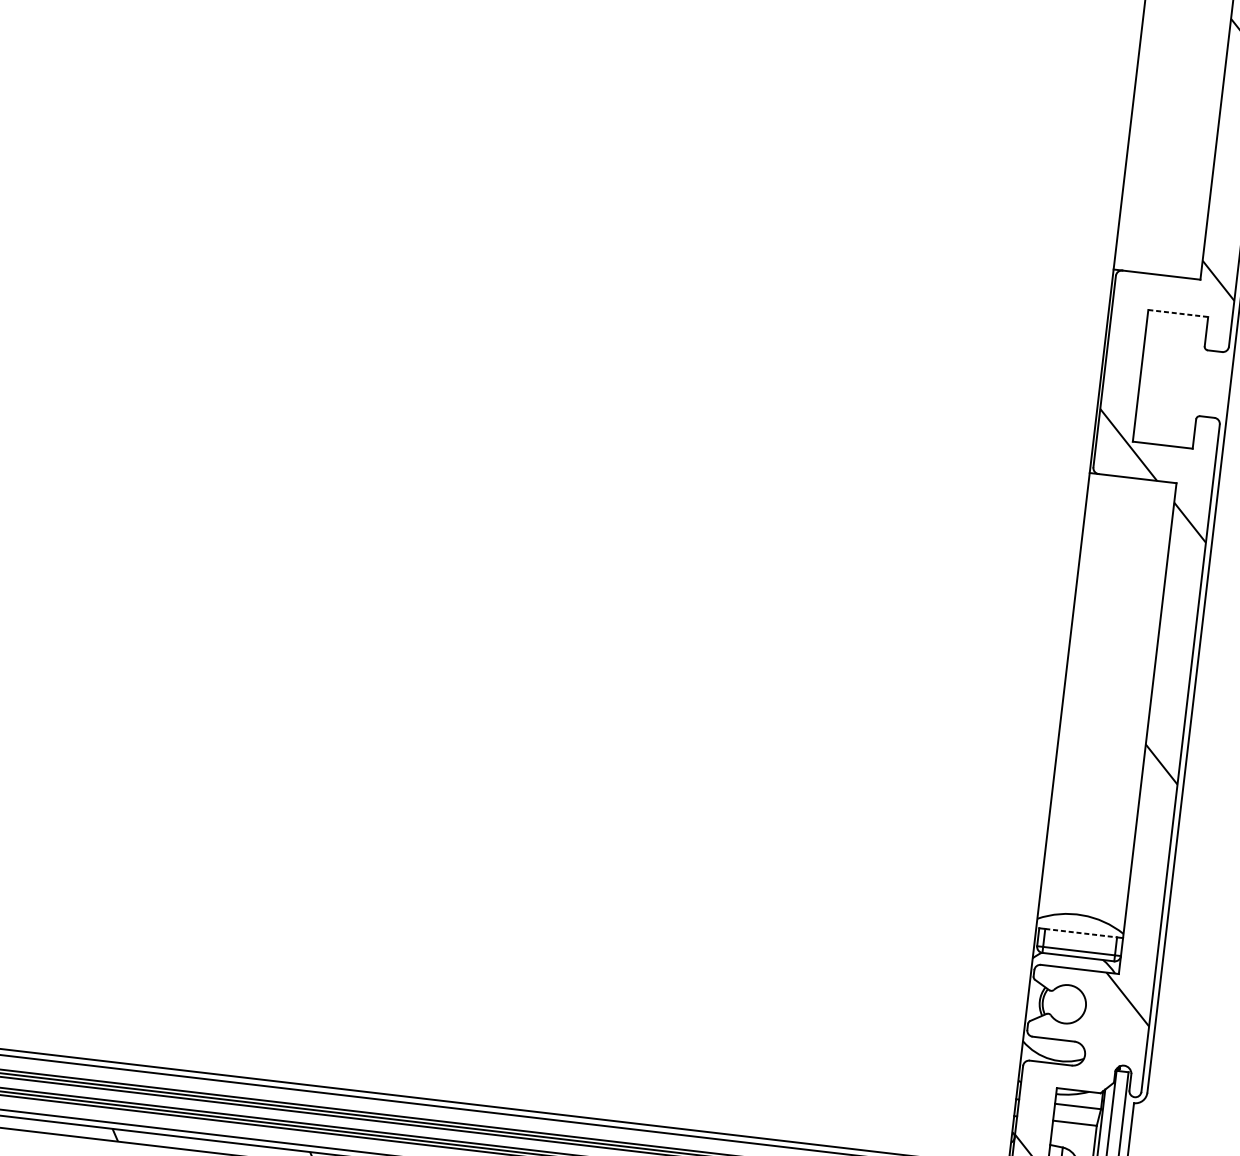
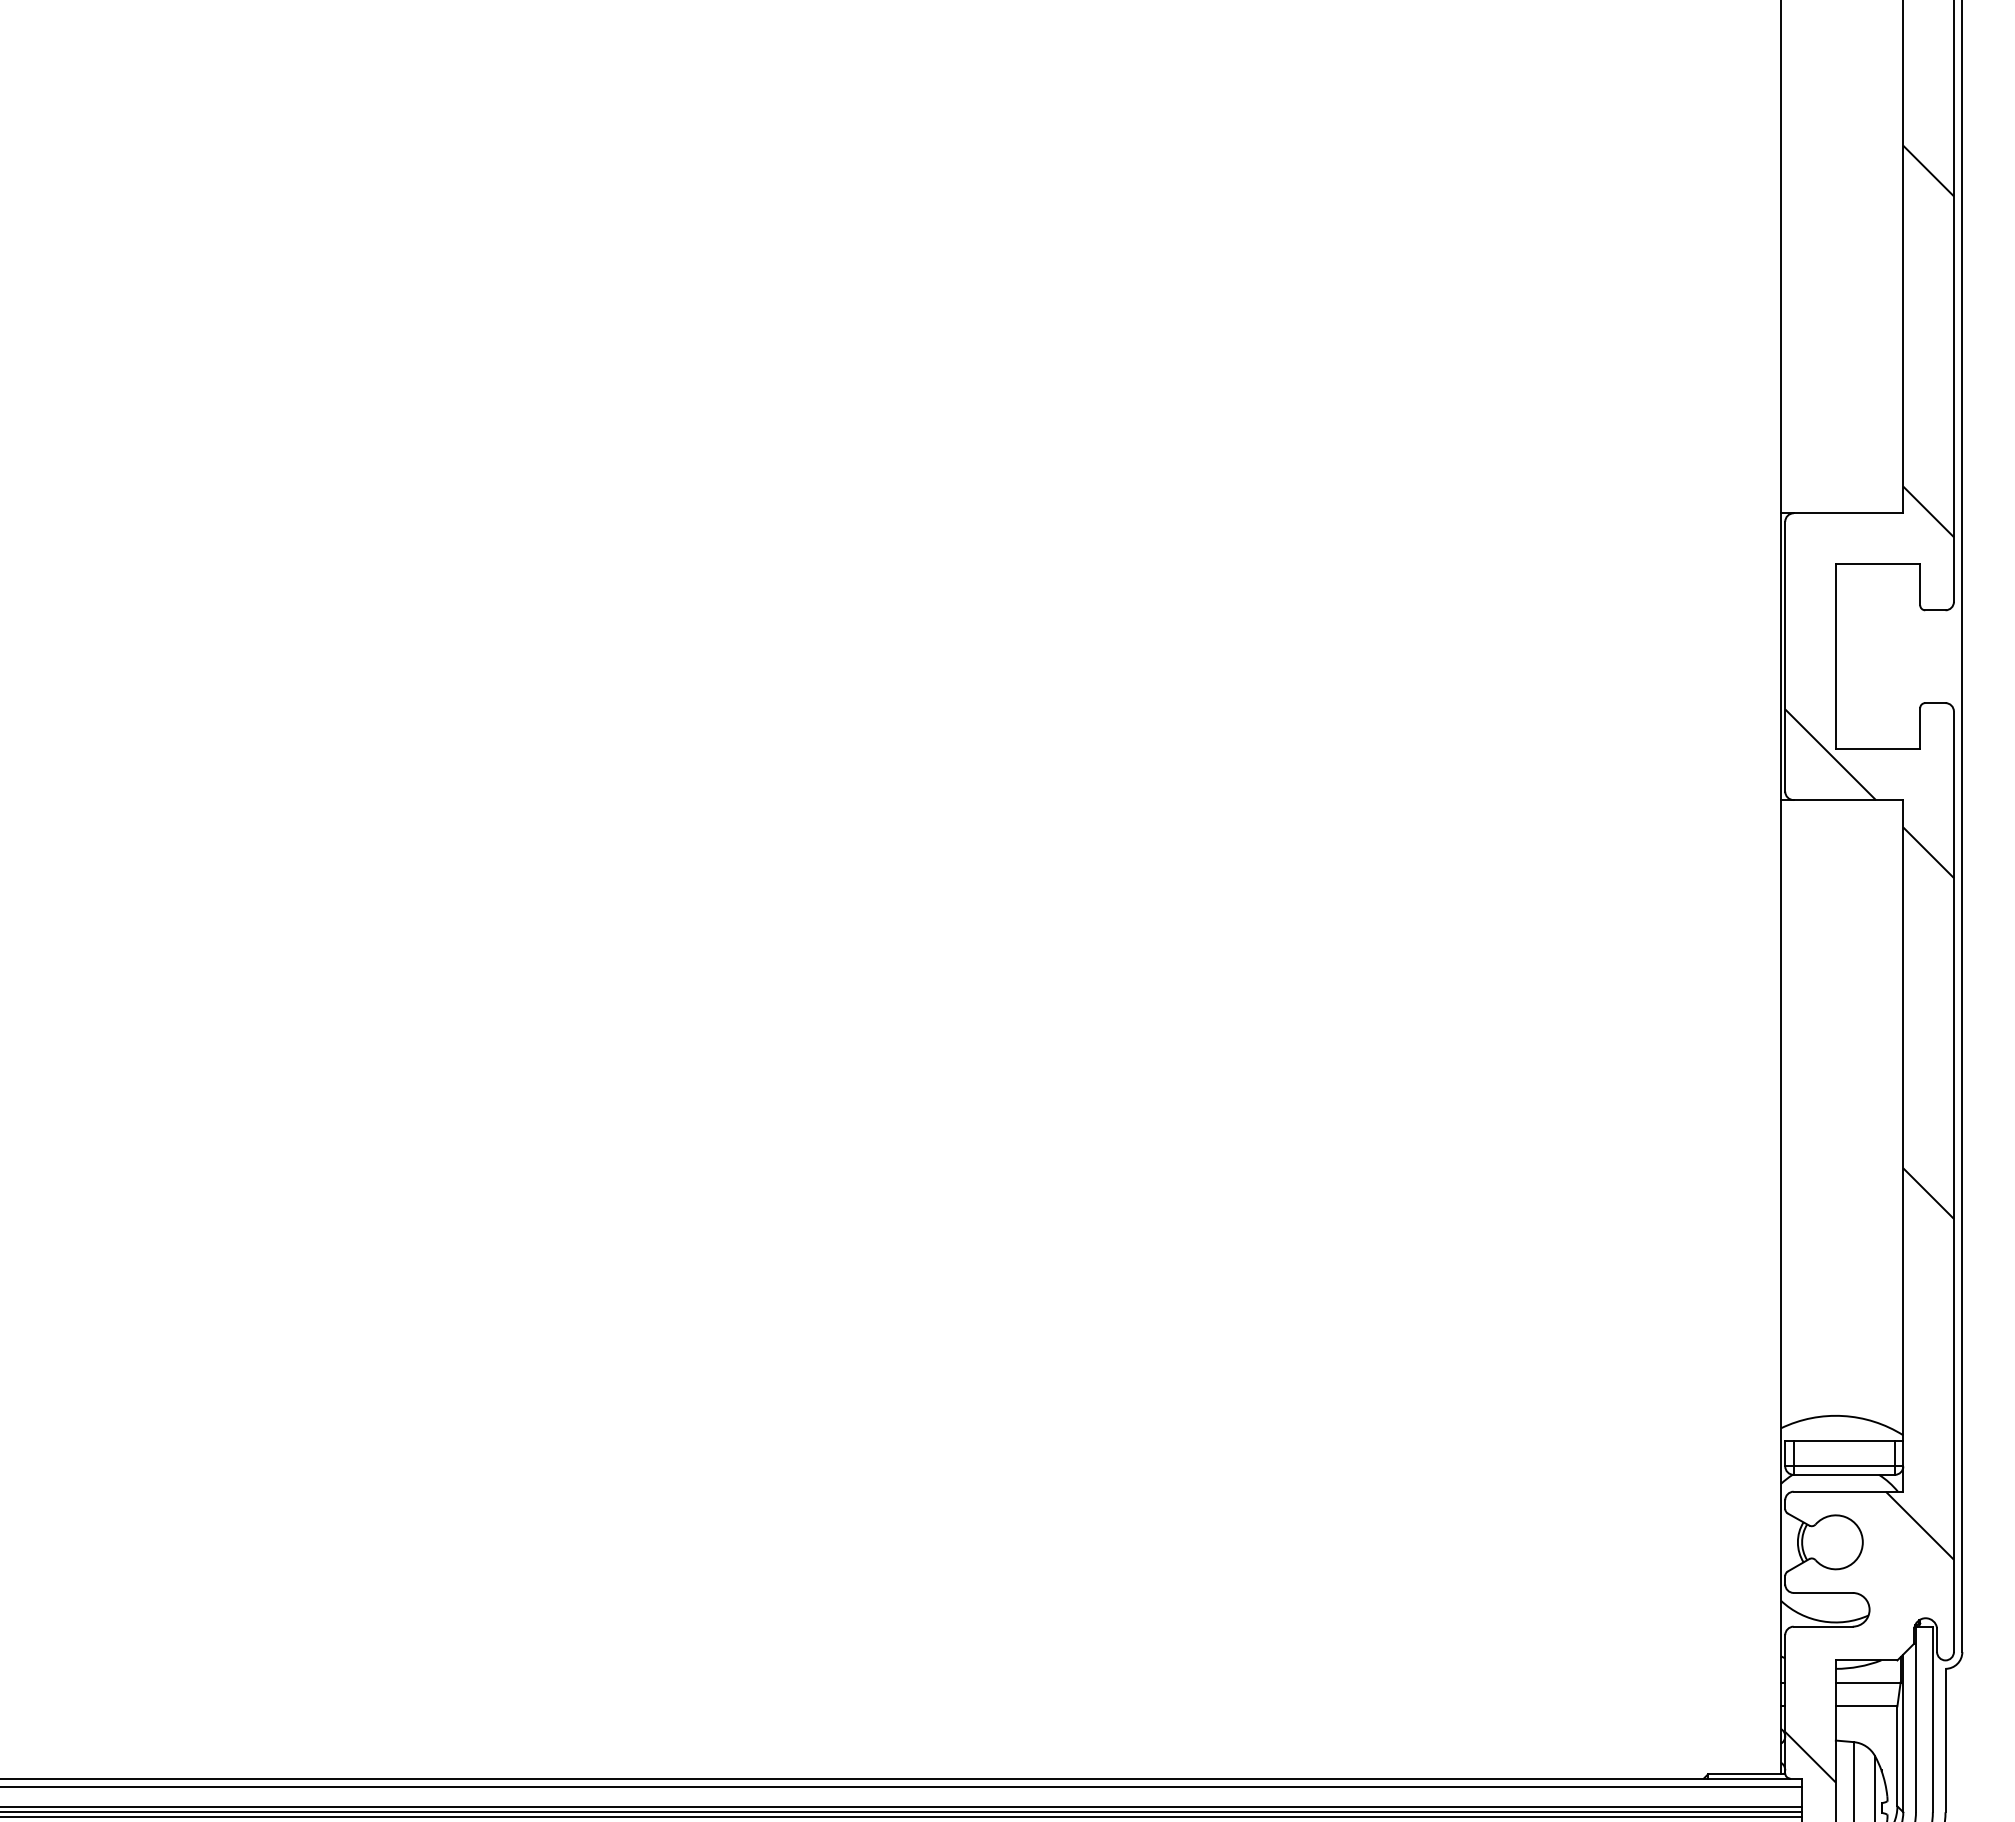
line: (1178, 313) -> (1878, 563), dashed -> solid
line: (1081, 933) -> (1844, 1441), dashed -> solid

